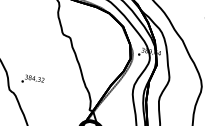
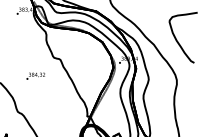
text: (32, 79) -> (35, 75), moved

